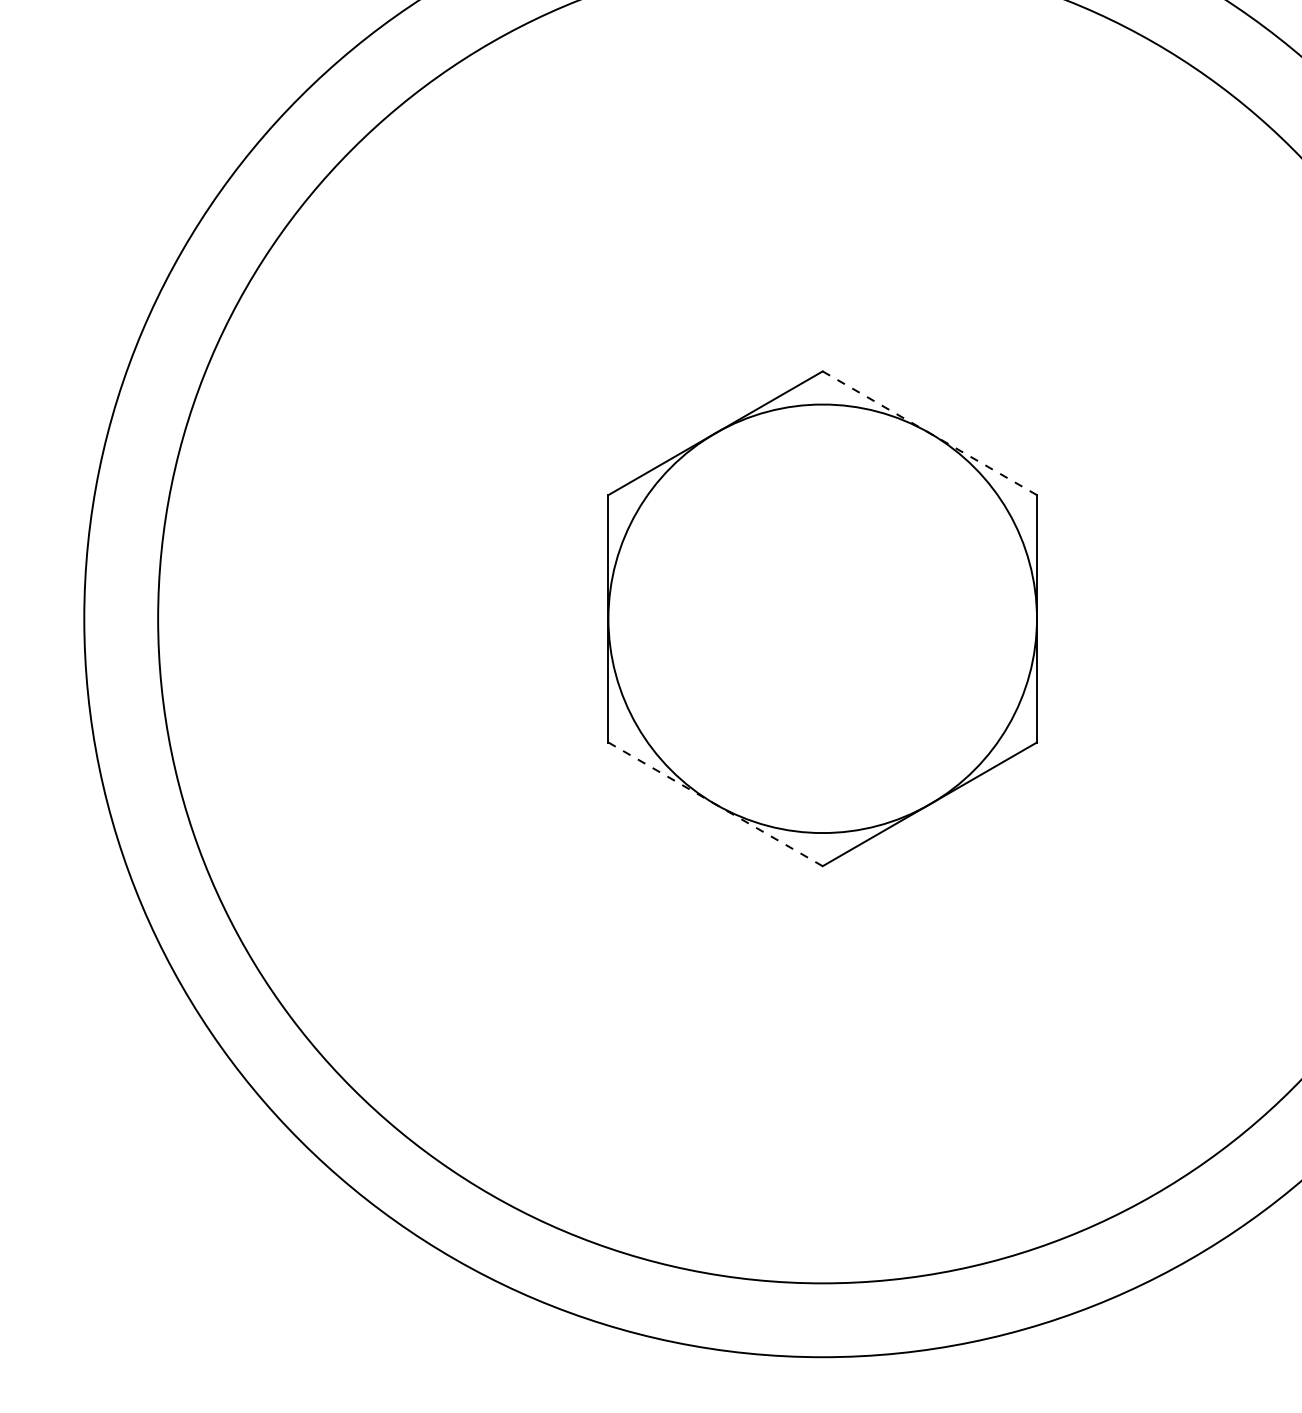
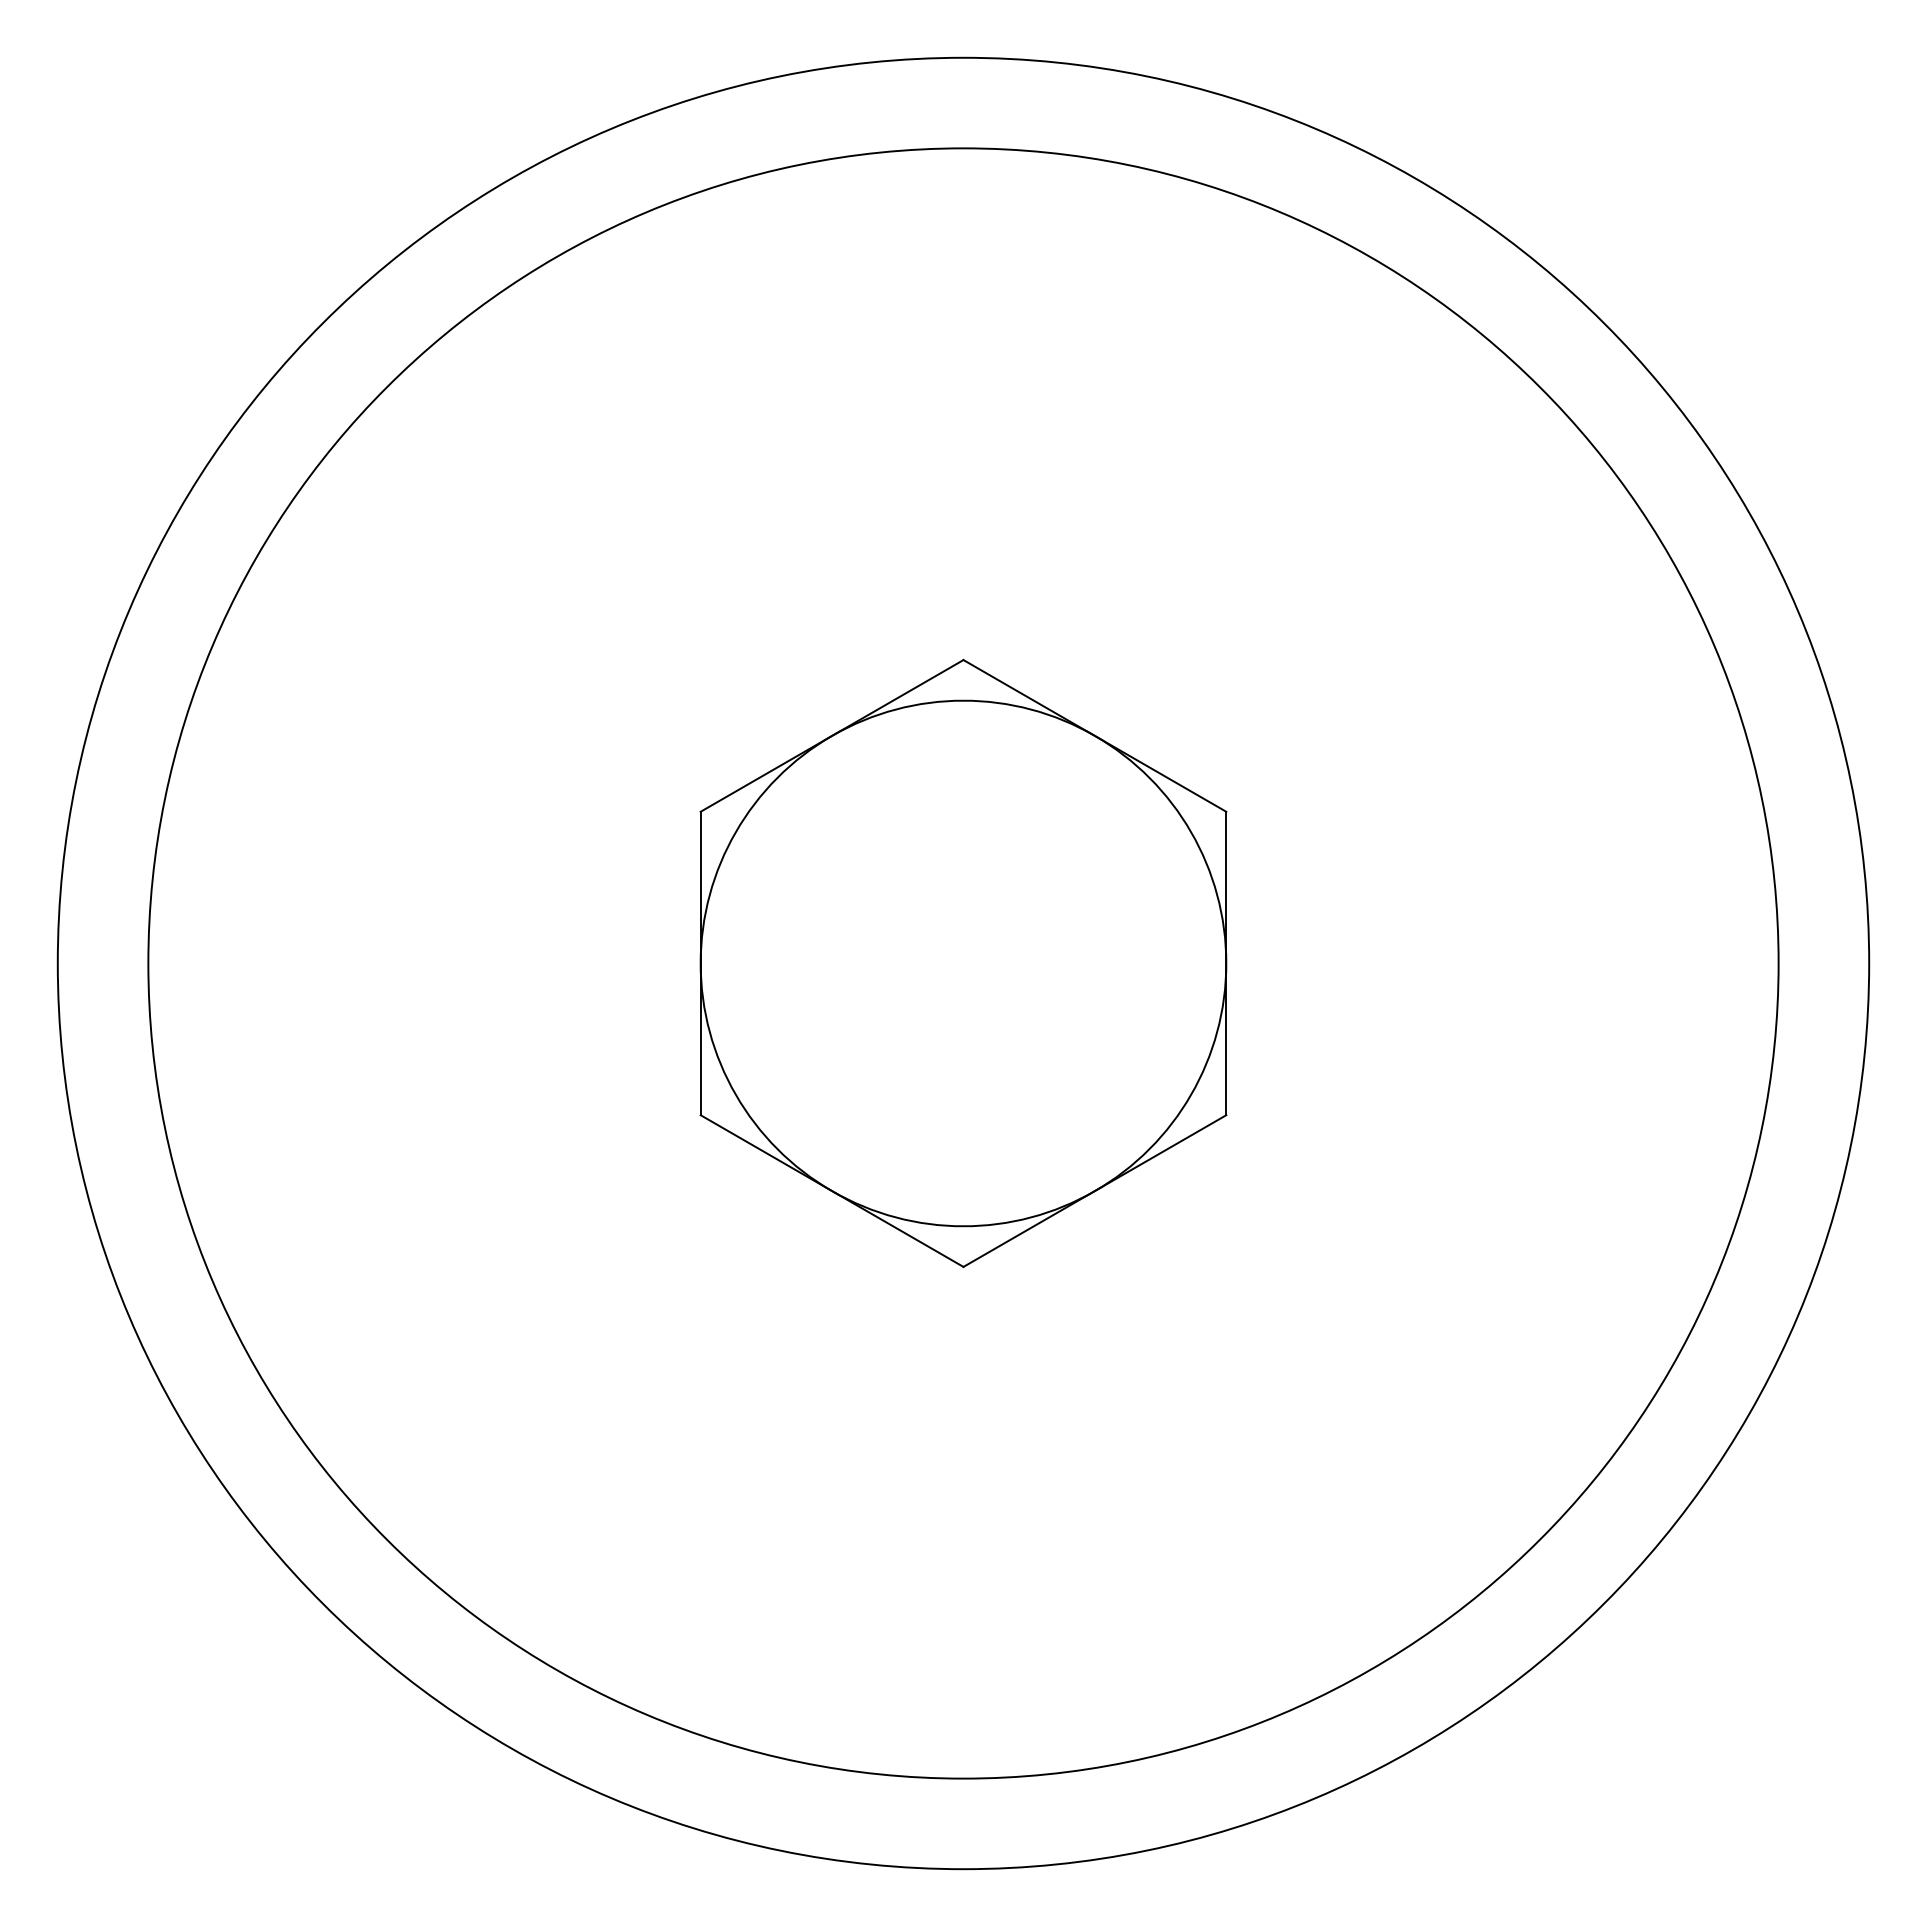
line: (929, 432) -> (1094, 735), dashed -> solid
line: (715, 804) -> (832, 1191), dashed -> solid

